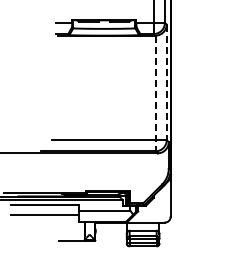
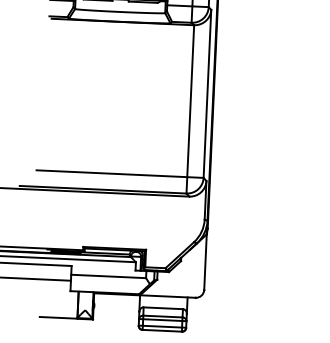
line: (166, 82) -> (207, 94), dashed -> solid
line: (155, 93) -> (190, 109), dashed -> solid

